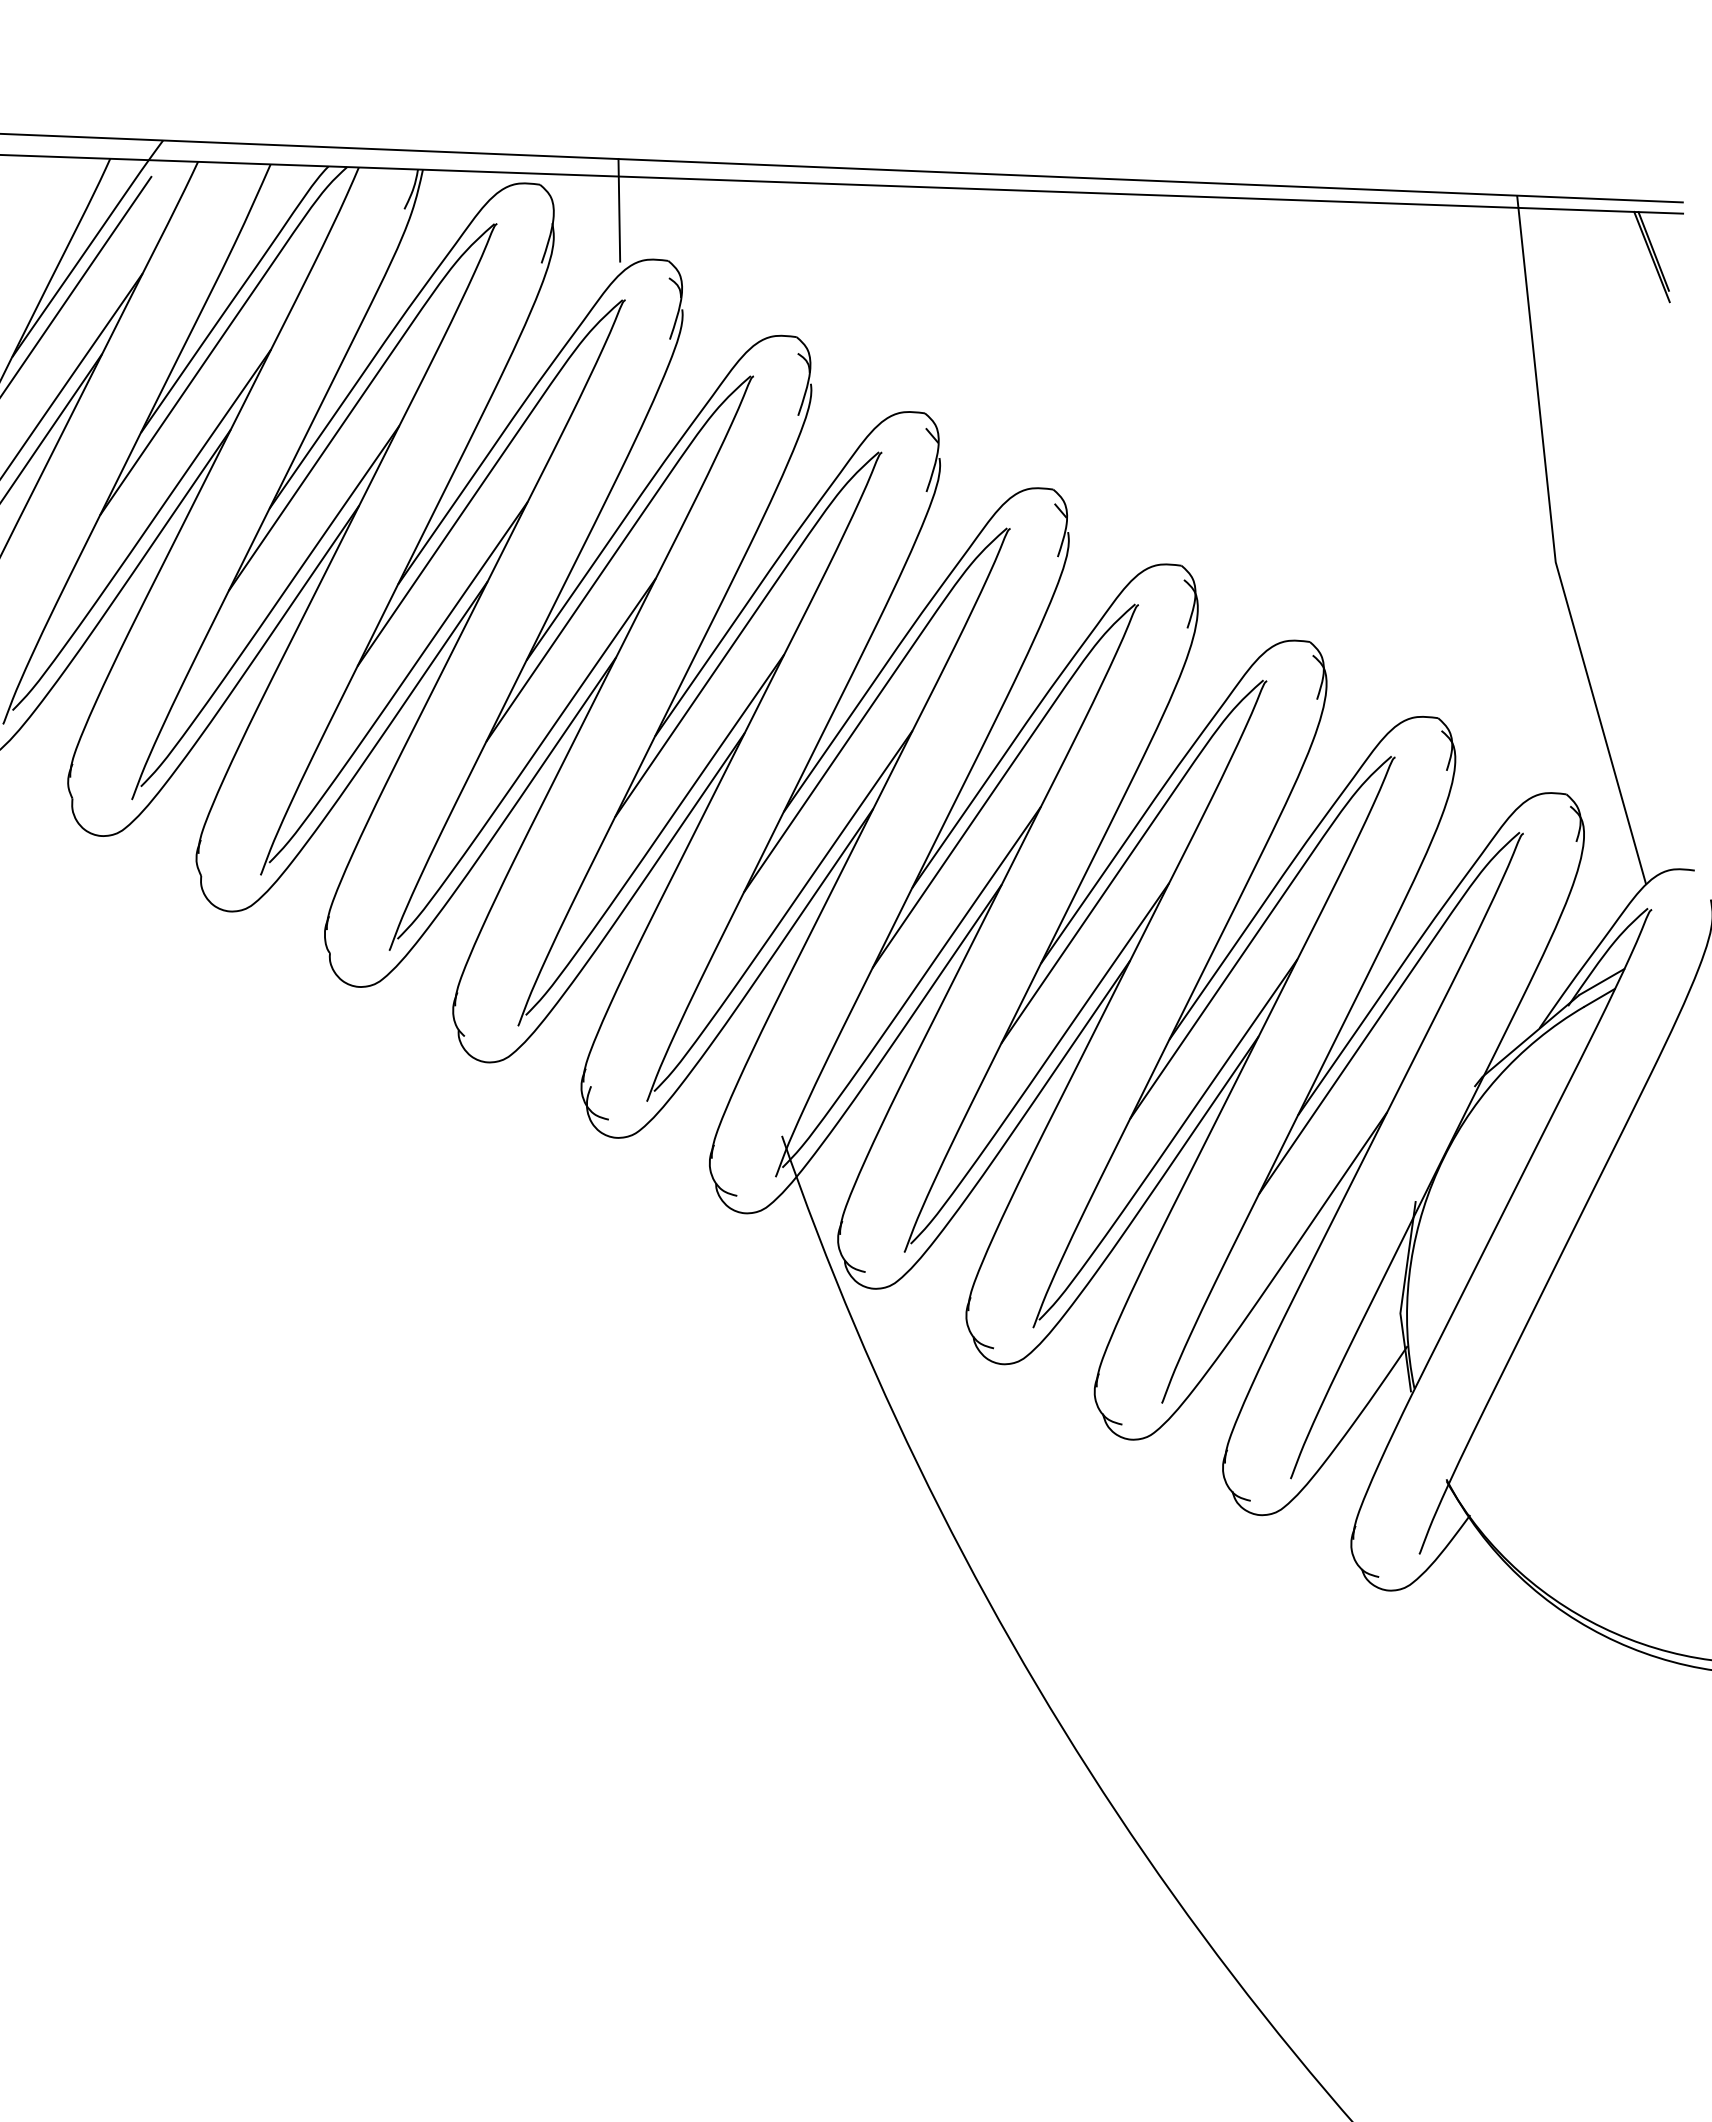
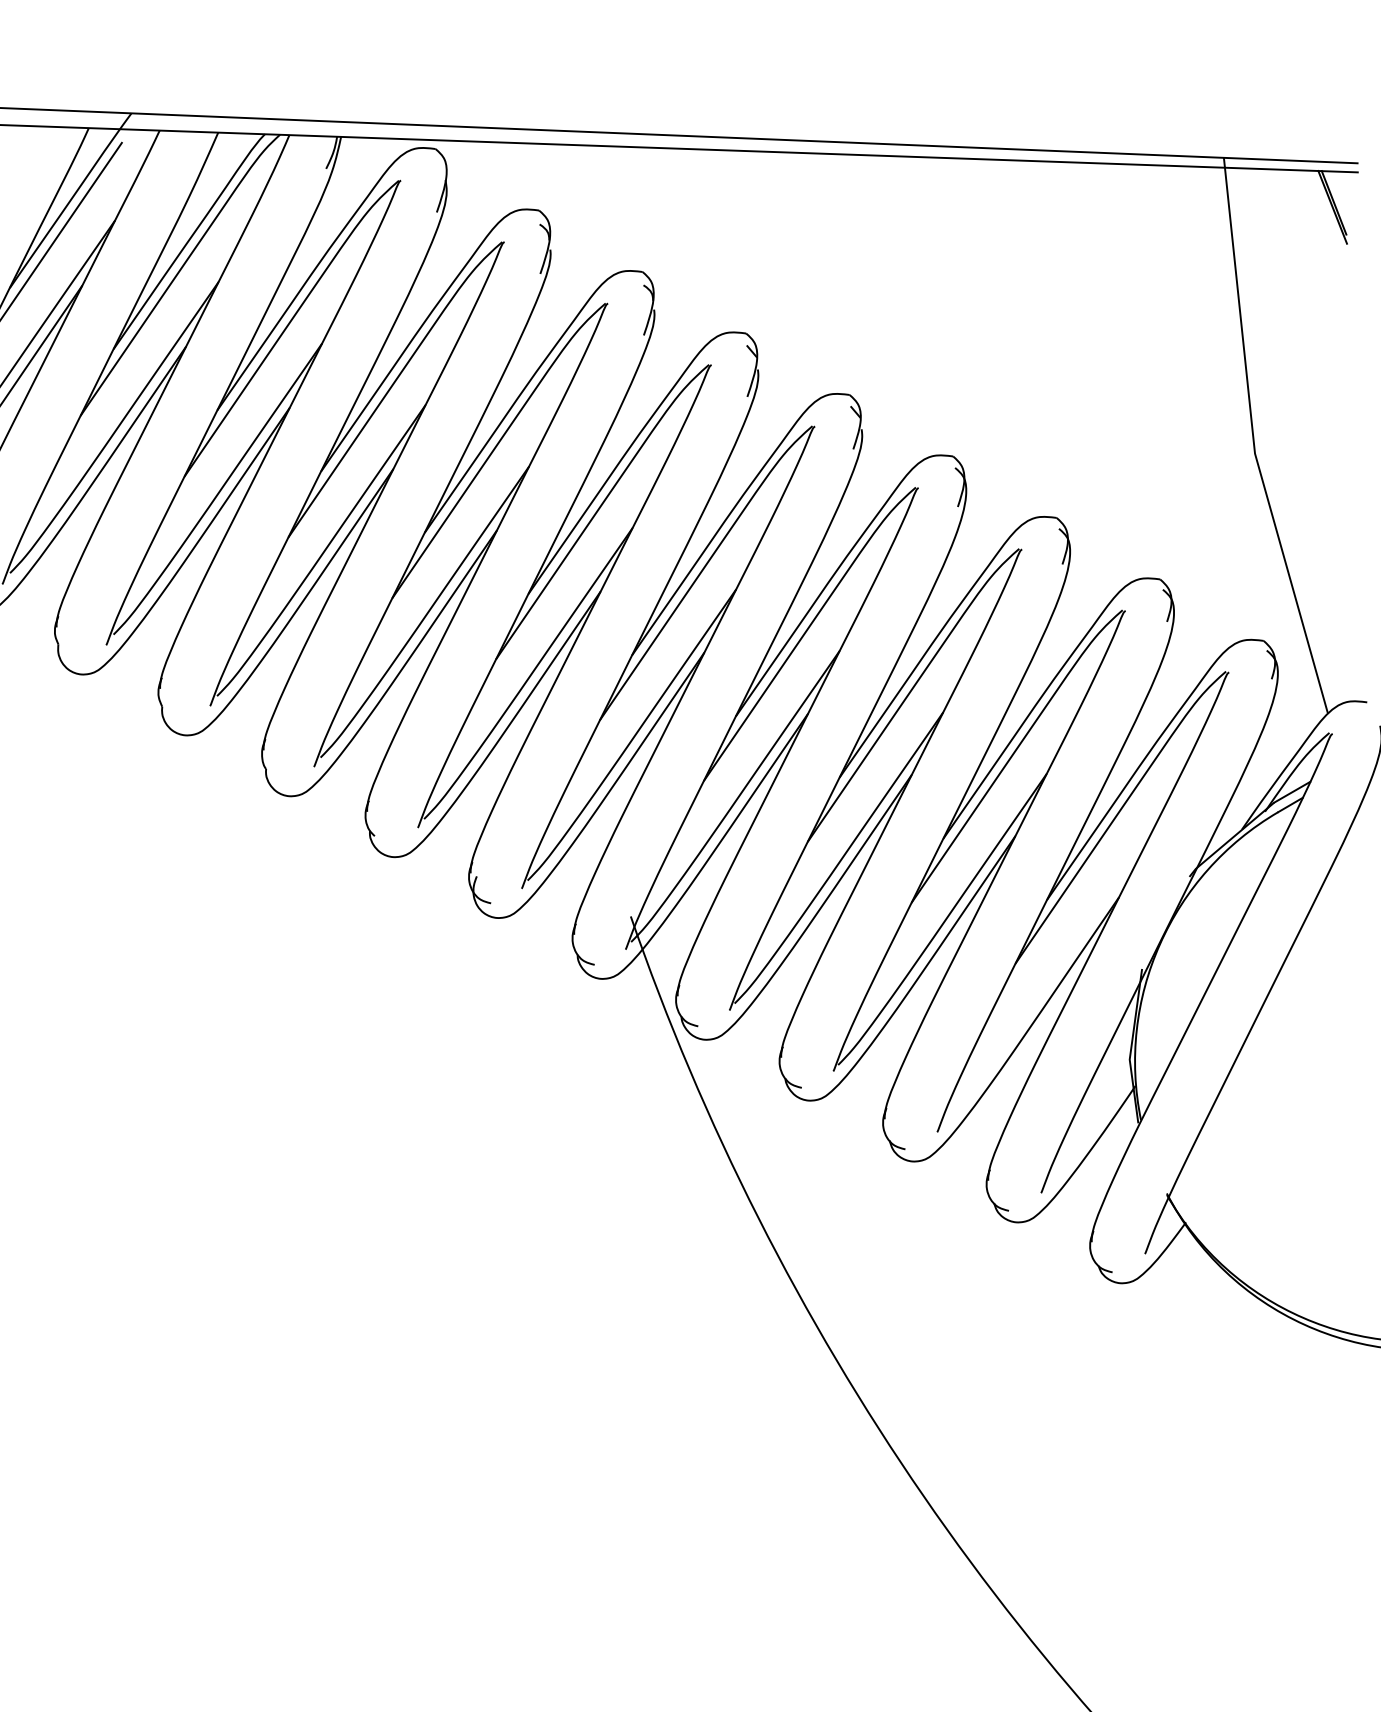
line: (619, 210) -> (499, 169), removed

